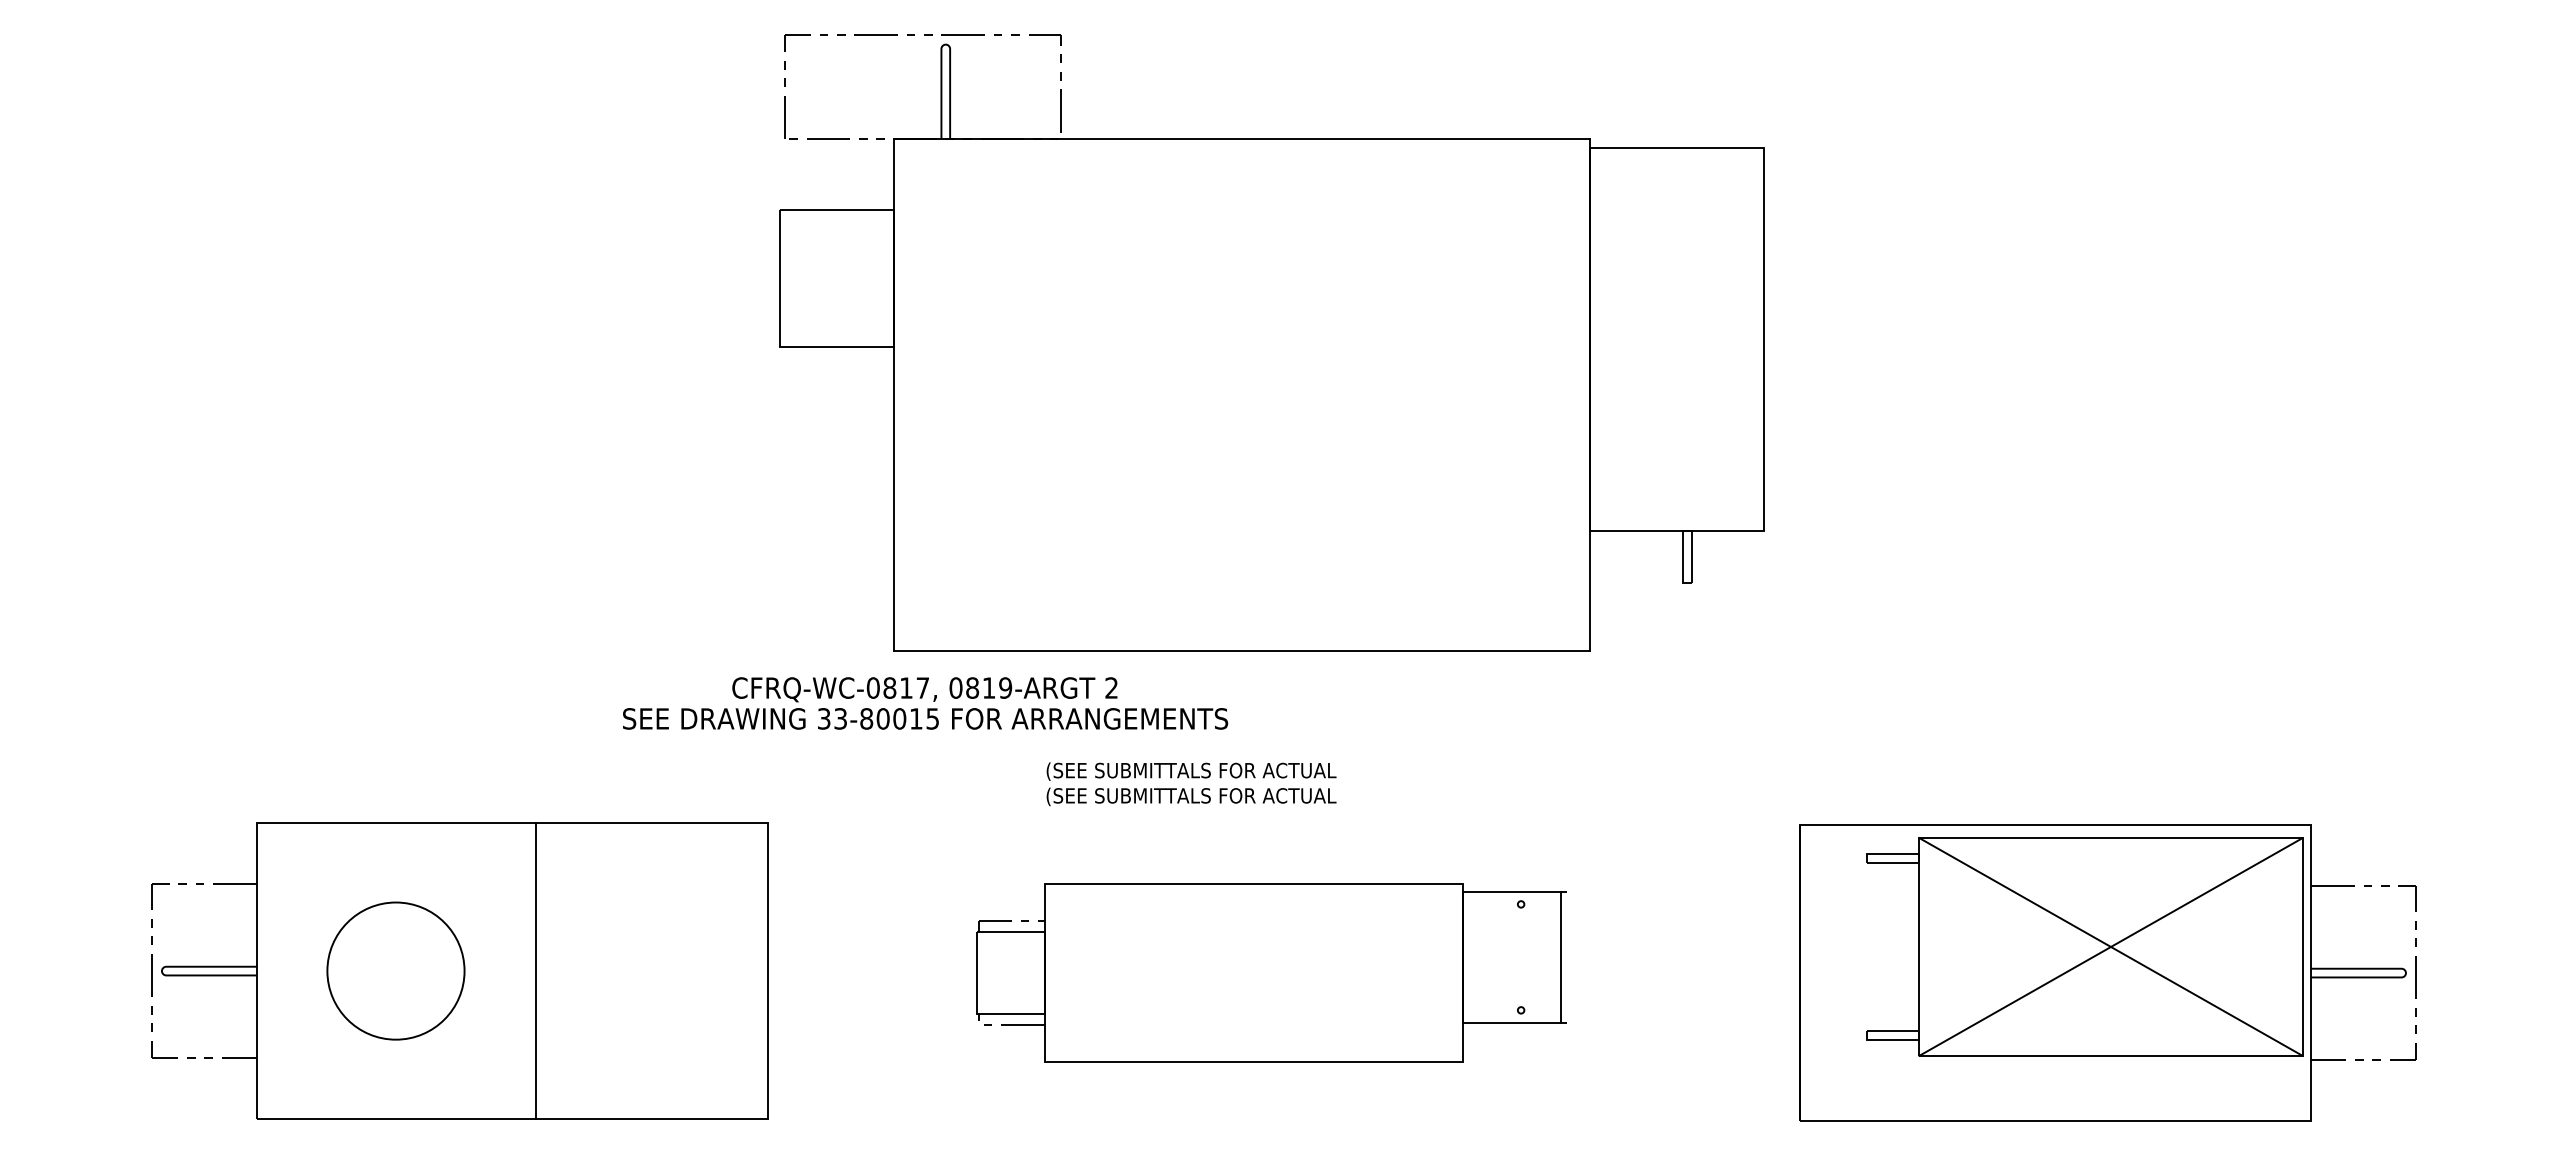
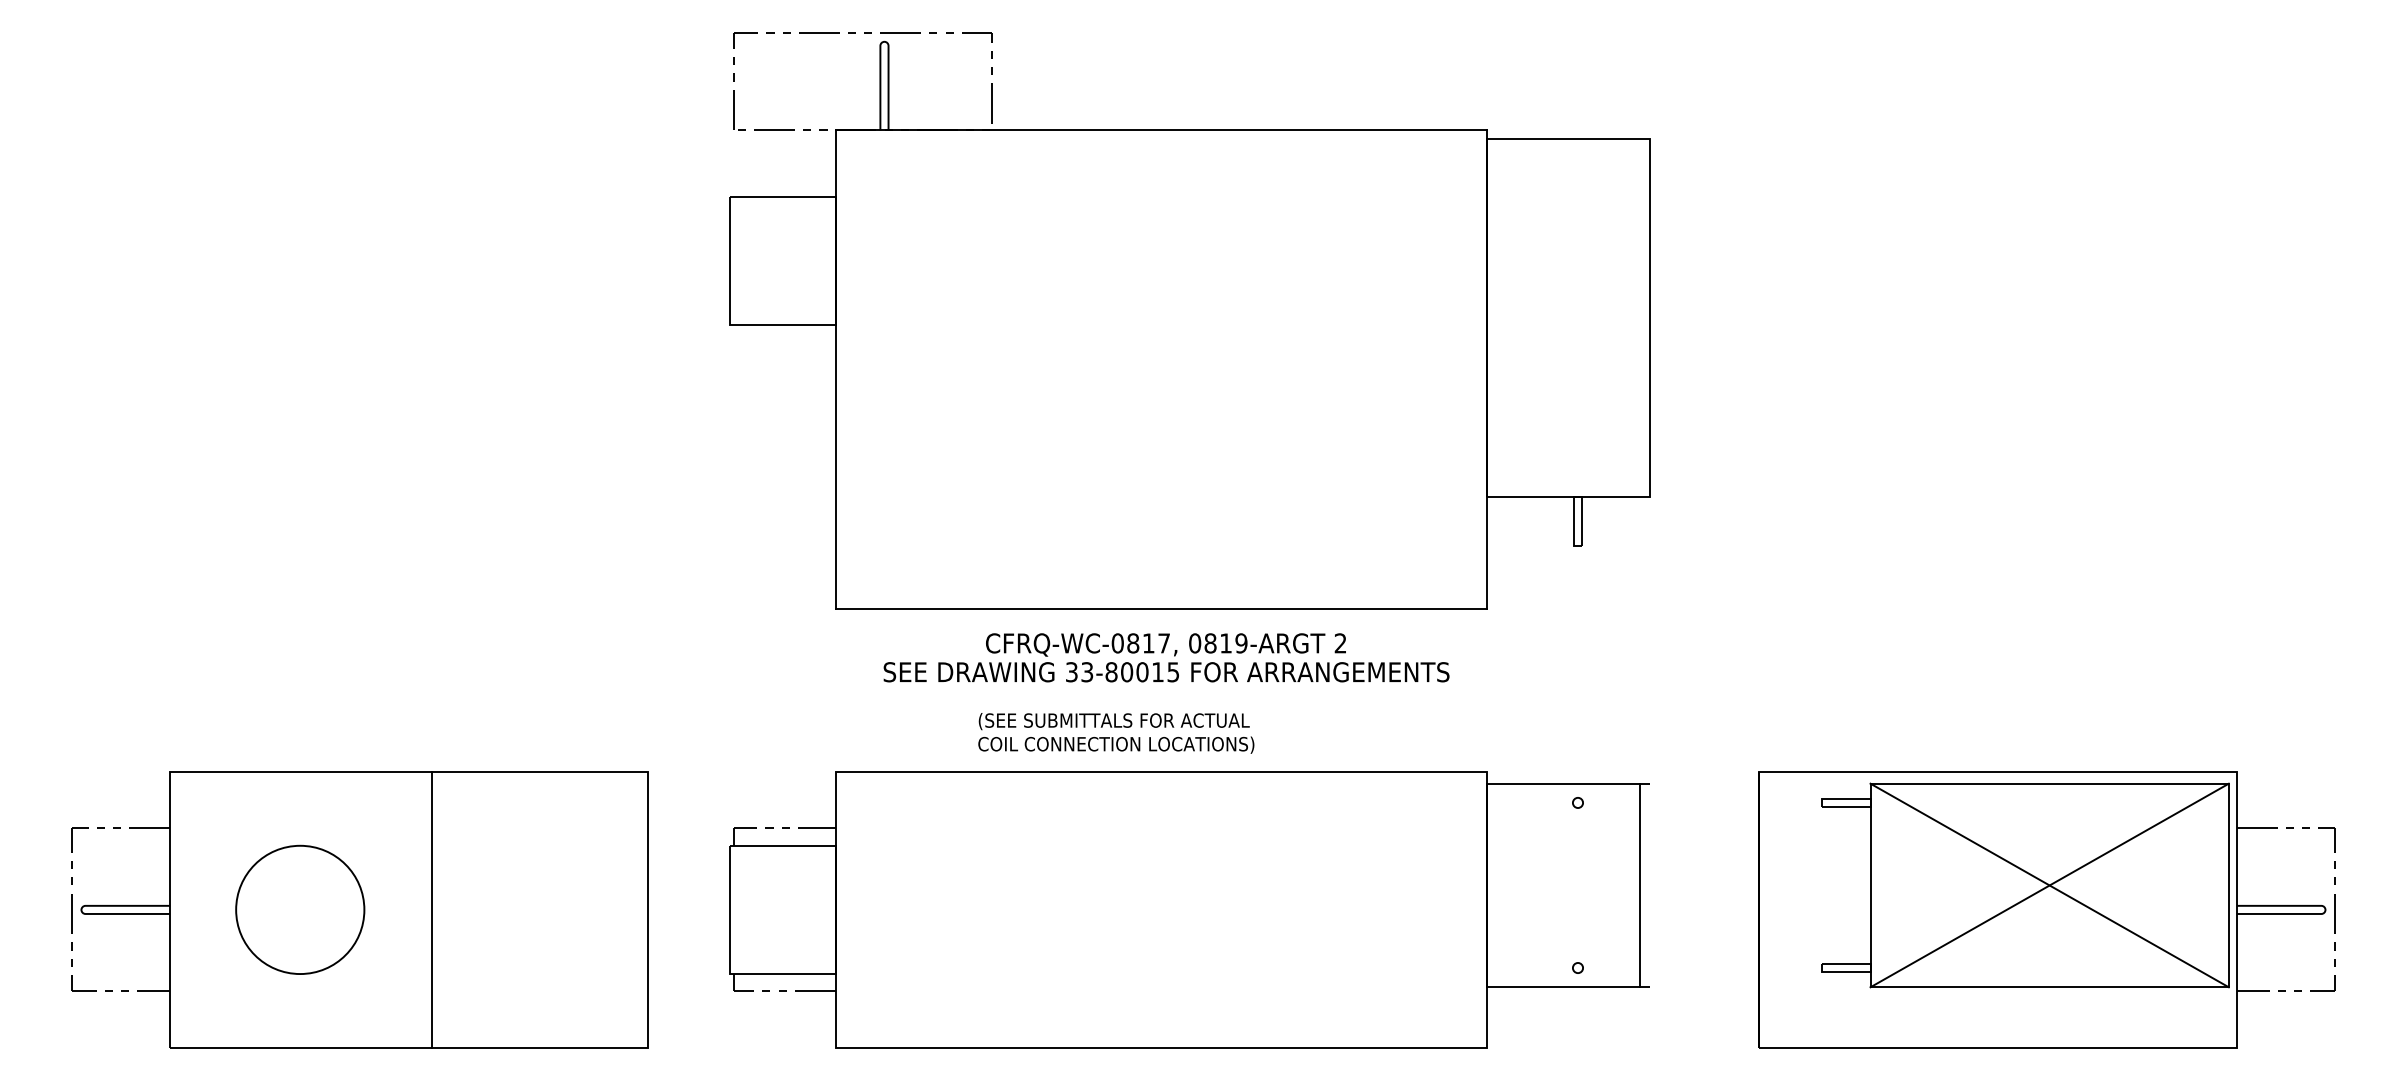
text: (925, 703) -> (1166, 657), moved
text: (1193, 796) -> (1116, 744), (SEE SUBMITTALS FOR ACTUAL -> COIL CONNECTION LOCATIONS)
part: (459, 970) -> (359, 909), moved
part: (1271, 972) -> (1189, 909), size x1.67
part: (2107, 972) -> (2046, 909), moved

